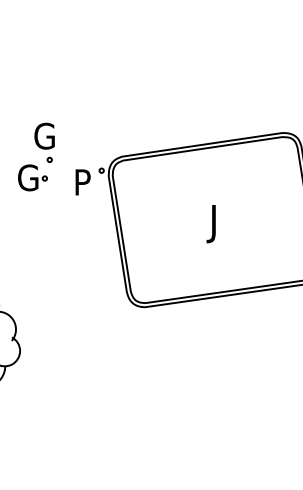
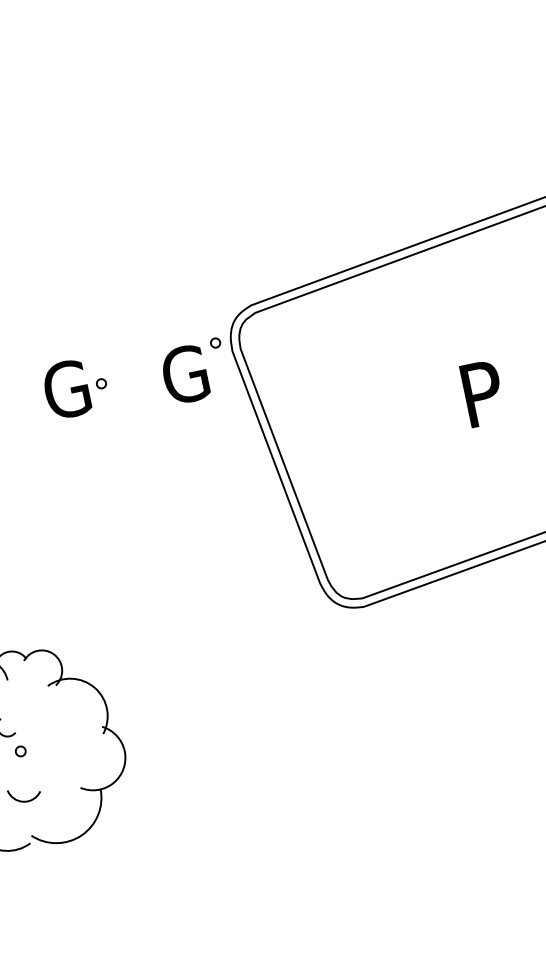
part: (44, 142) -> (85, 309), removed
text: (84, 182) -> (185, 374), P -> G
text: (217, 224) -> (478, 404), J -> P

